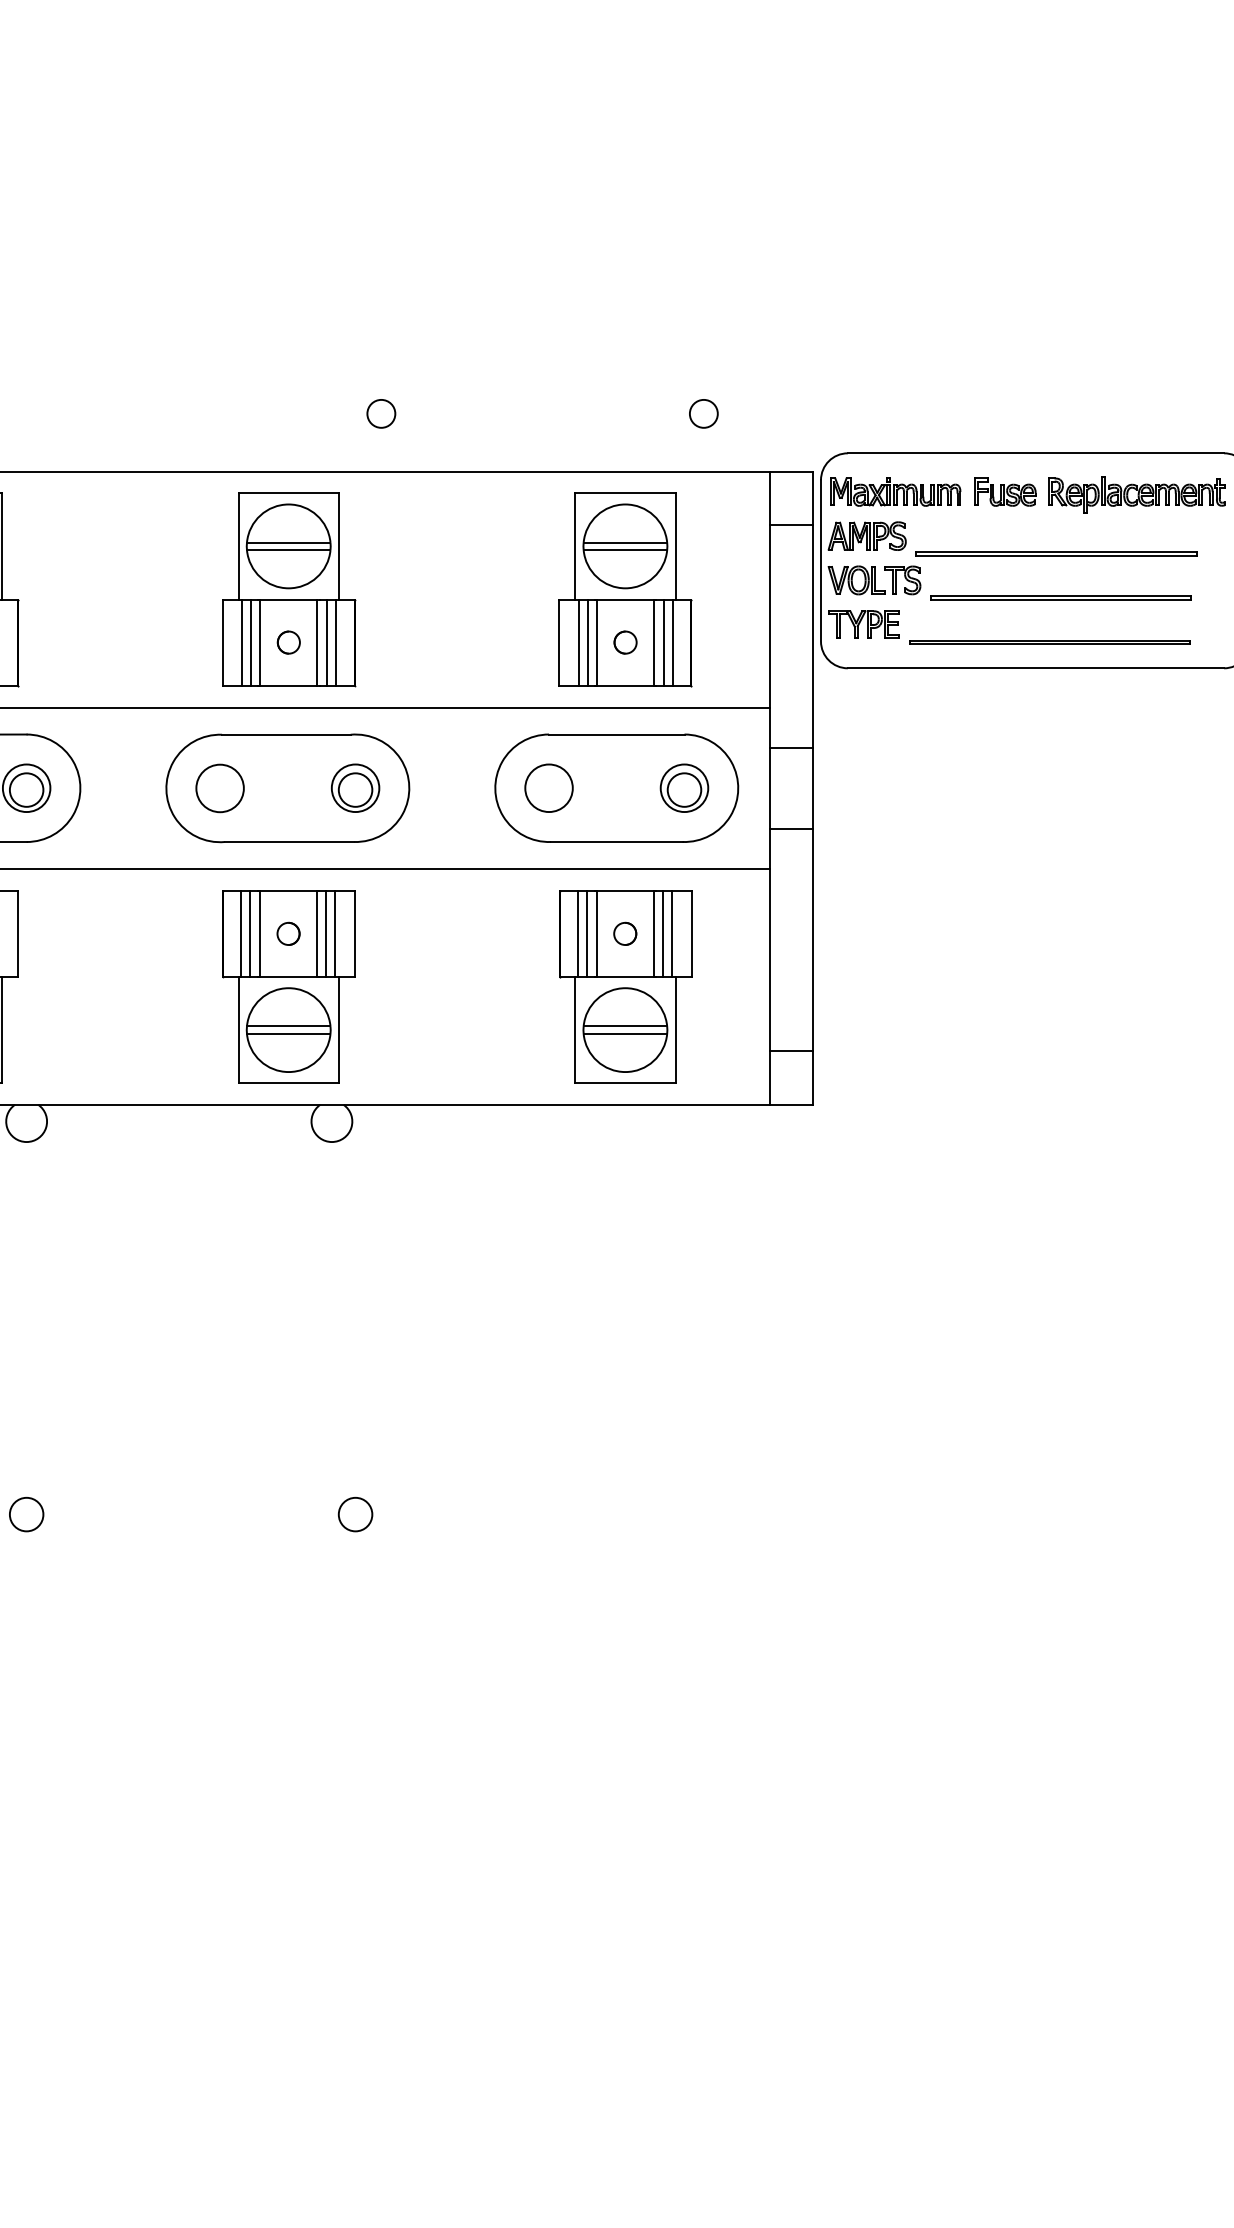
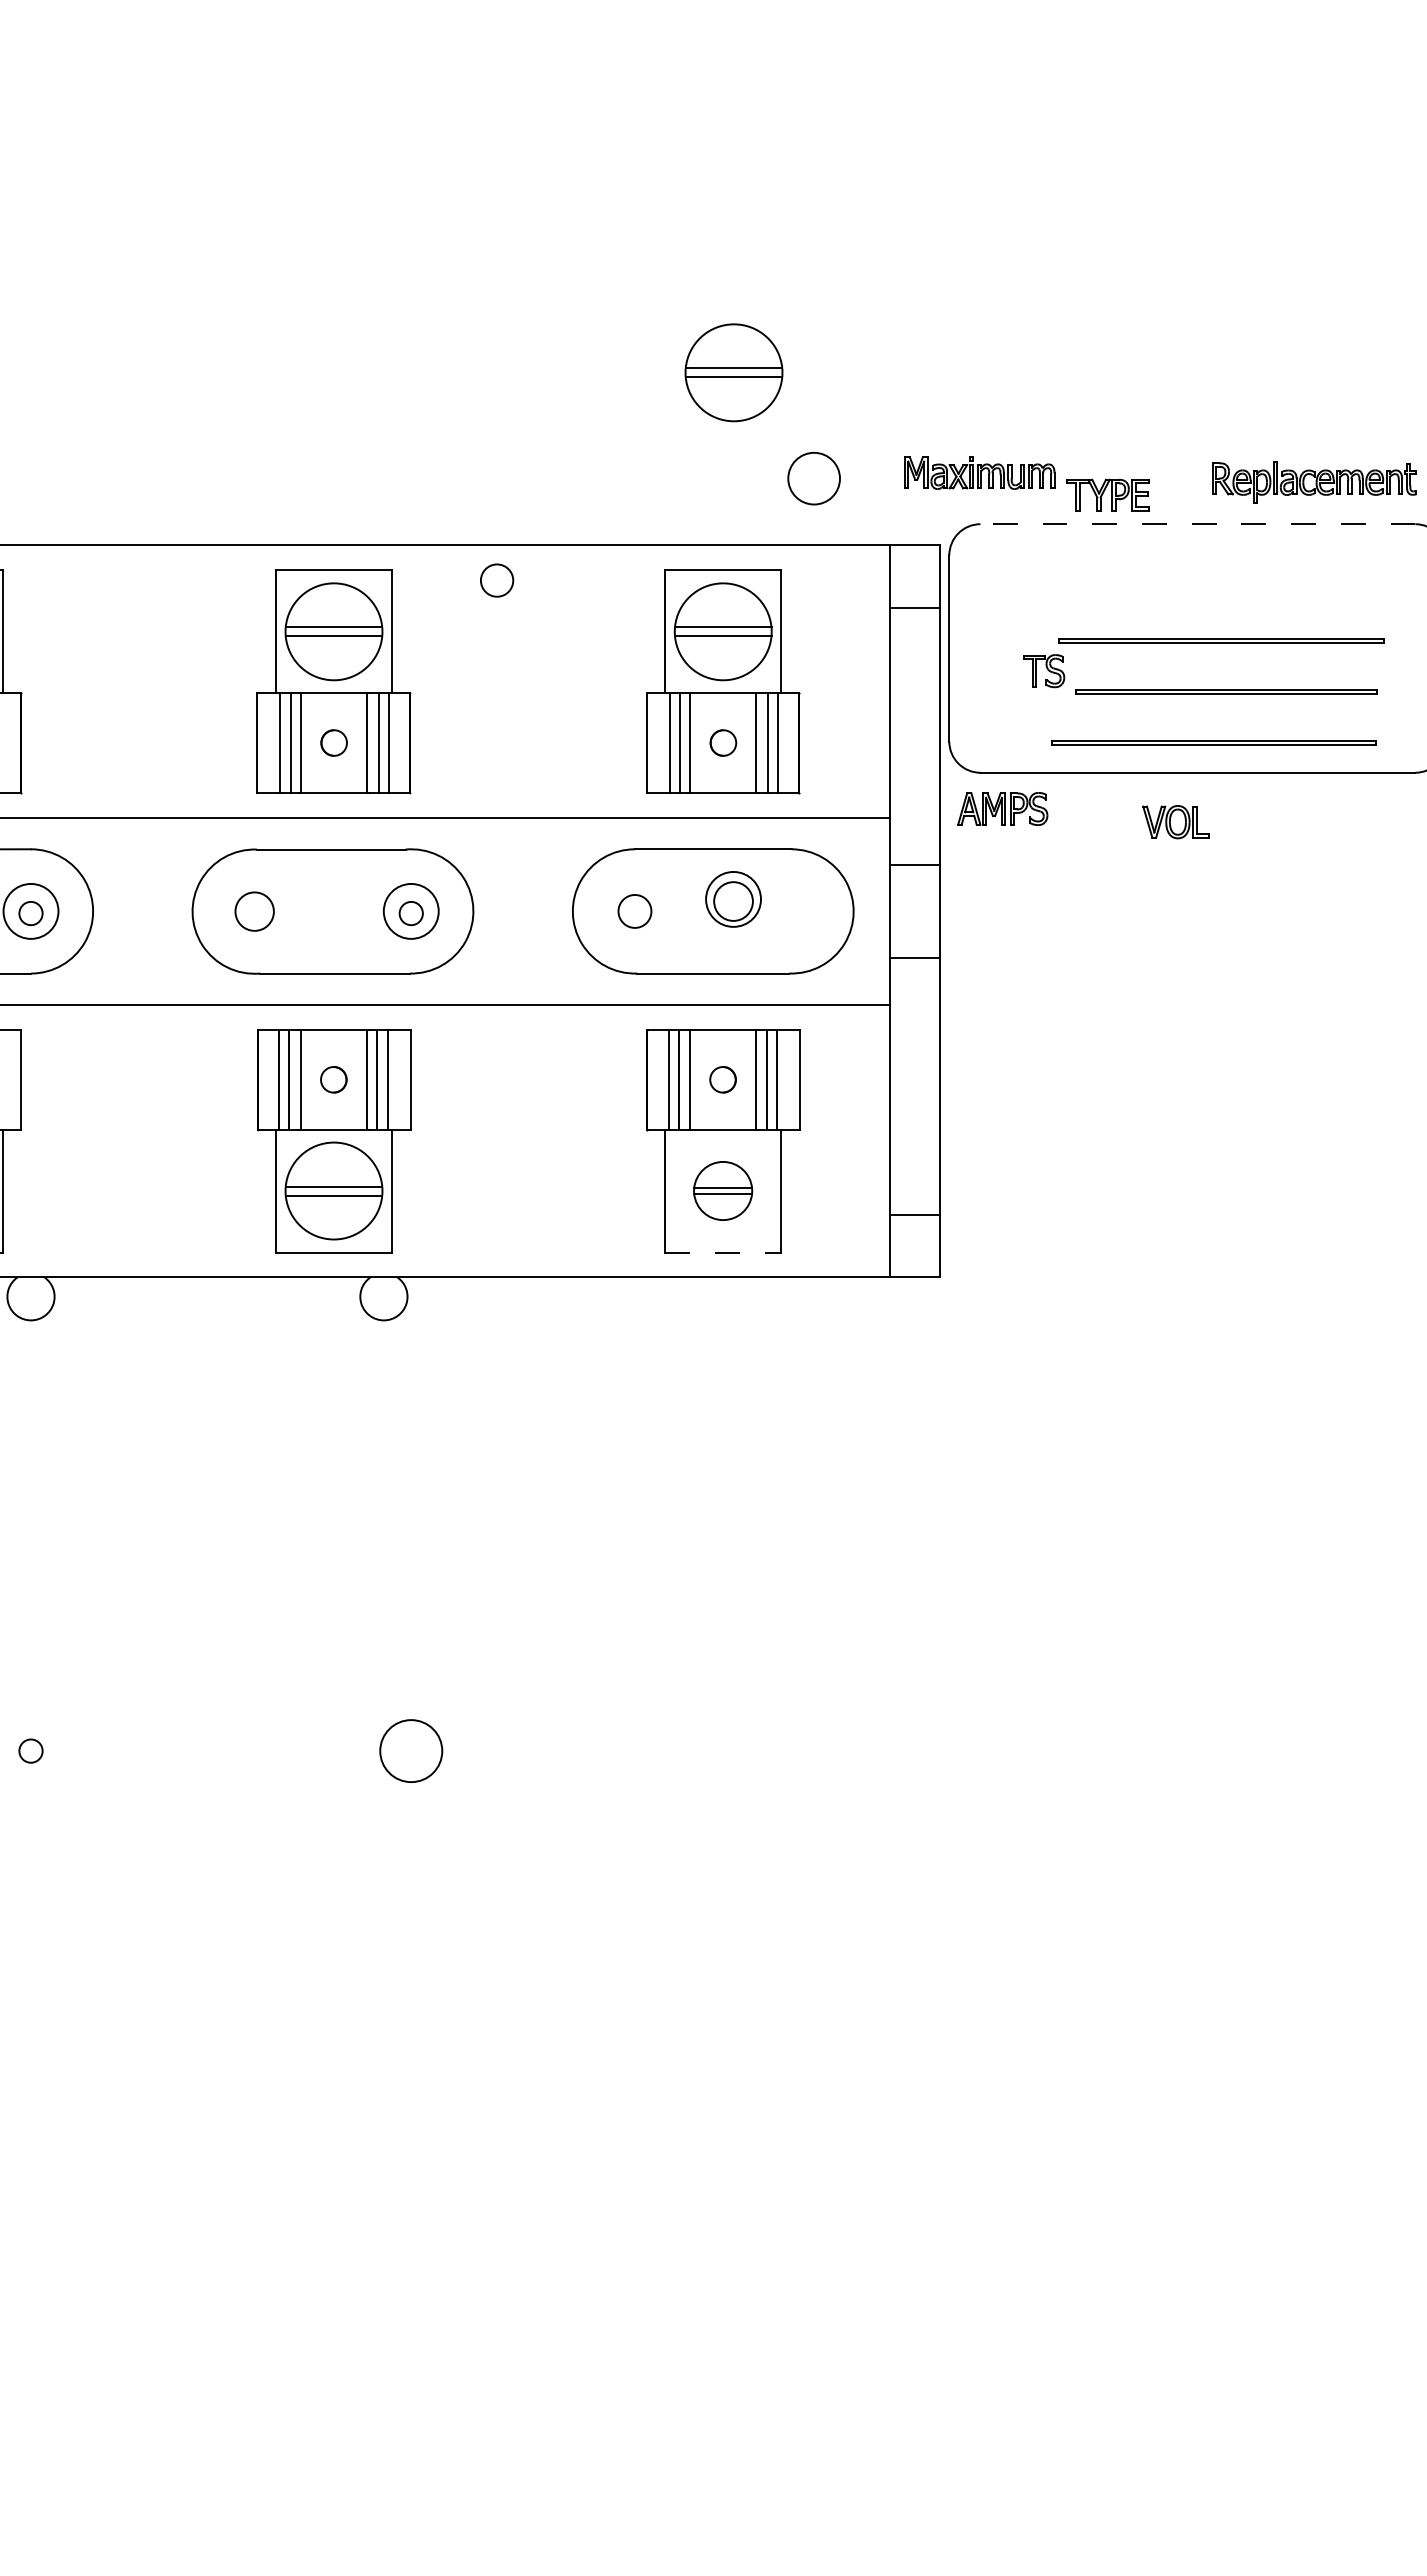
part: (634, 322) -> (733, 372), added
circle: (381, 413) -> (497, 580), moved
circle: (703, 413) -> (813, 478), size x1.6
line: (1035, 453) -> (1197, 524), solid -> dashed
part: (895, 491) -> (979, 472), moved
part: (1005, 491) -> (1162, 568), removed
part: (1136, 495) -> (1314, 482), moved
part: (866, 535) -> (1002, 808), moved
part: (856, 580) -> (1175, 822), moved
part: (863, 623) -> (1107, 494), moved
circle: (219, 788) -> (254, 911), size x0.7
circle: (548, 788) -> (634, 911), size x0.6
part: (684, 788) -> (733, 899), moved
circle: (26, 790) -> (30, 913), size x0.6
circle: (354, 790) -> (410, 913), size x0.6
part: (624, 1029) -> (722, 1190), size x0.6
line: (625, 1083) -> (723, 1252), solid -> dashed
circle: (26, 1514) -> (30, 1750), size x0.6
circle: (354, 1514) -> (410, 1750), size x1.6

